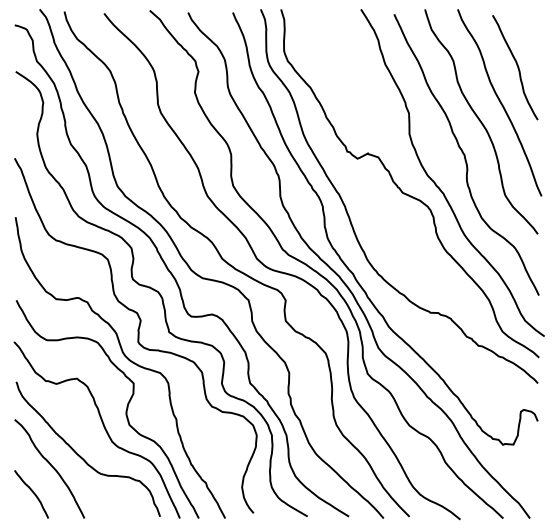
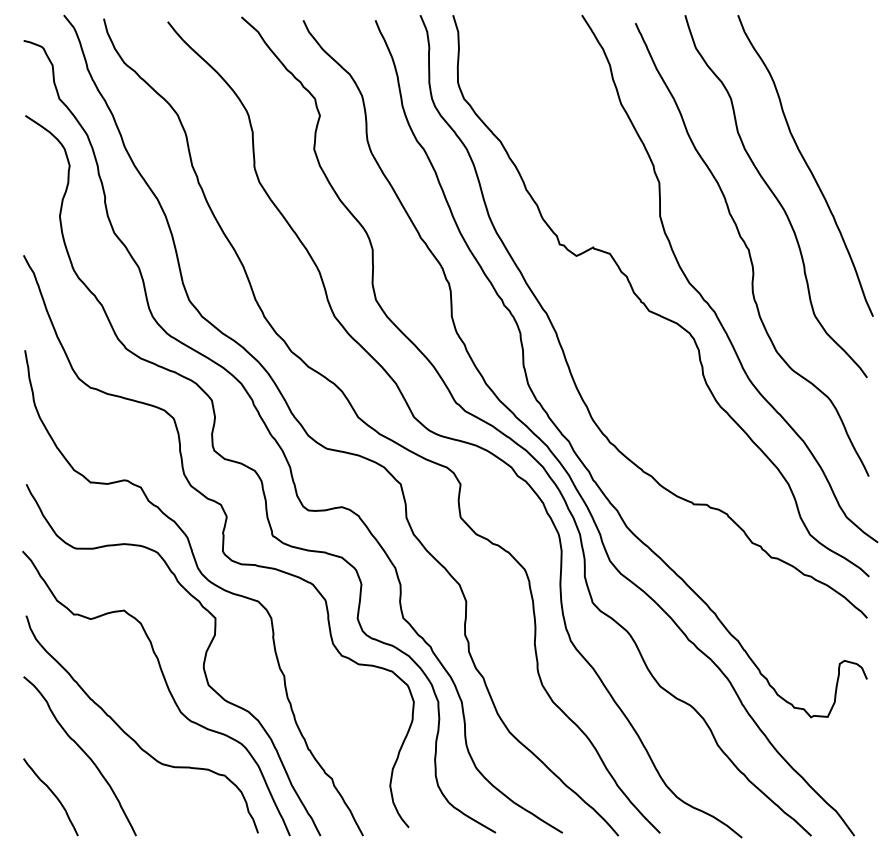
curve: (517, 67) -> (834, 108), removed

